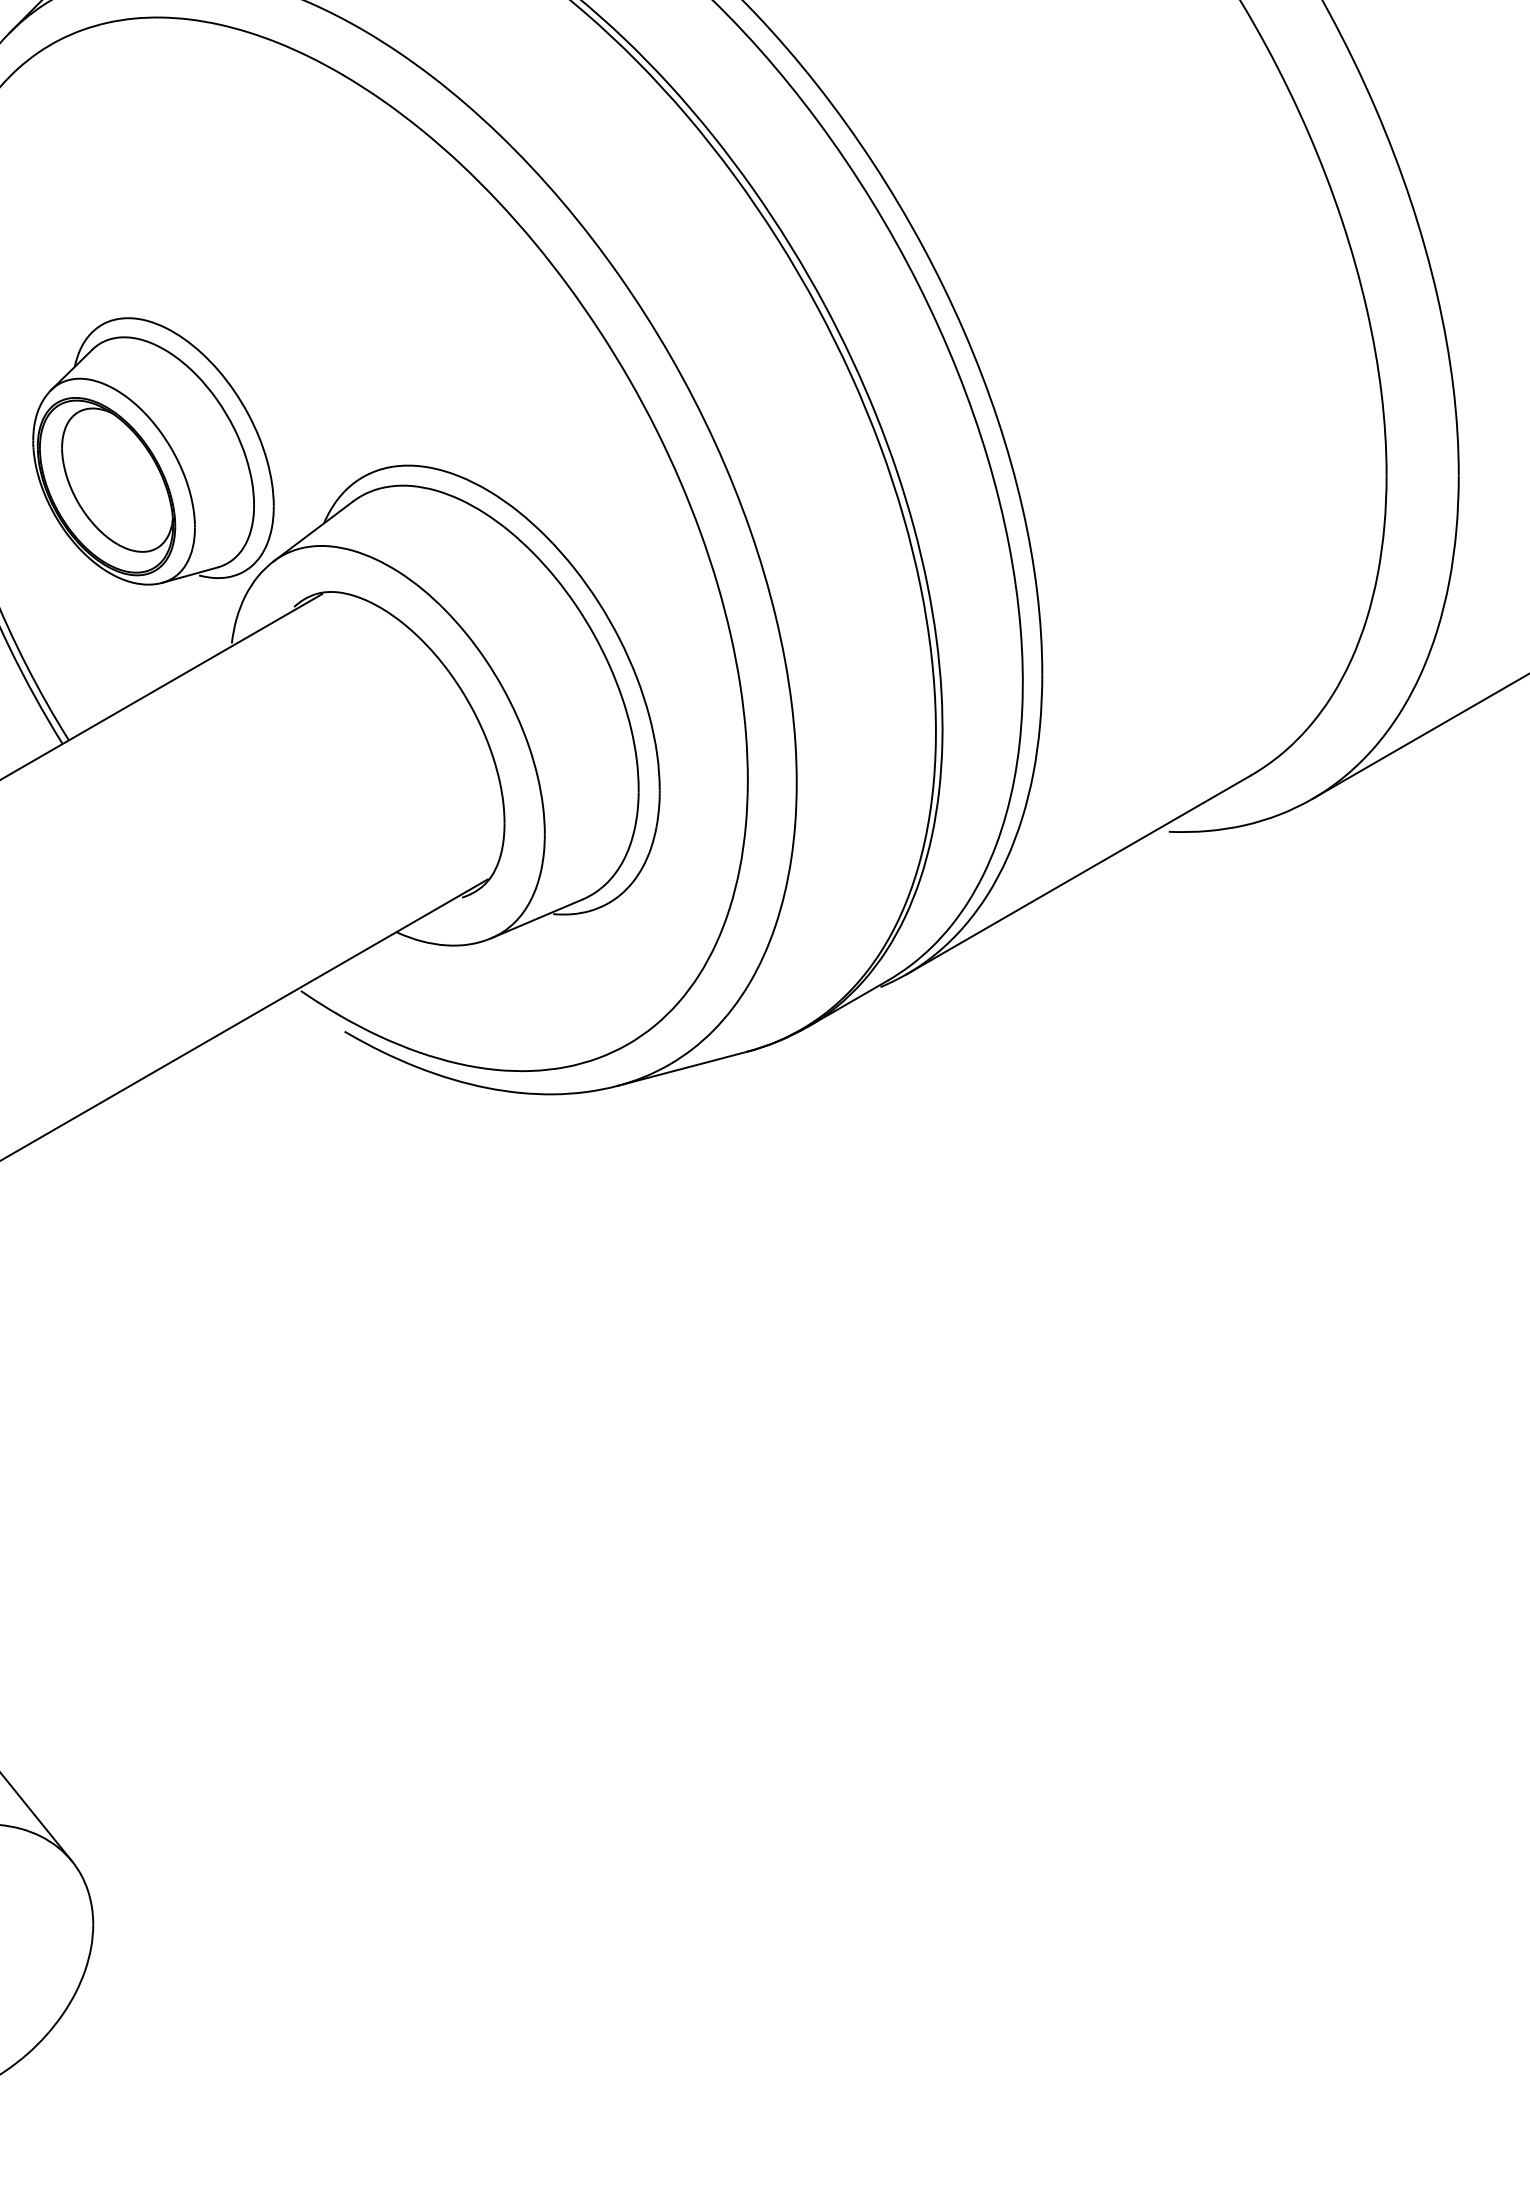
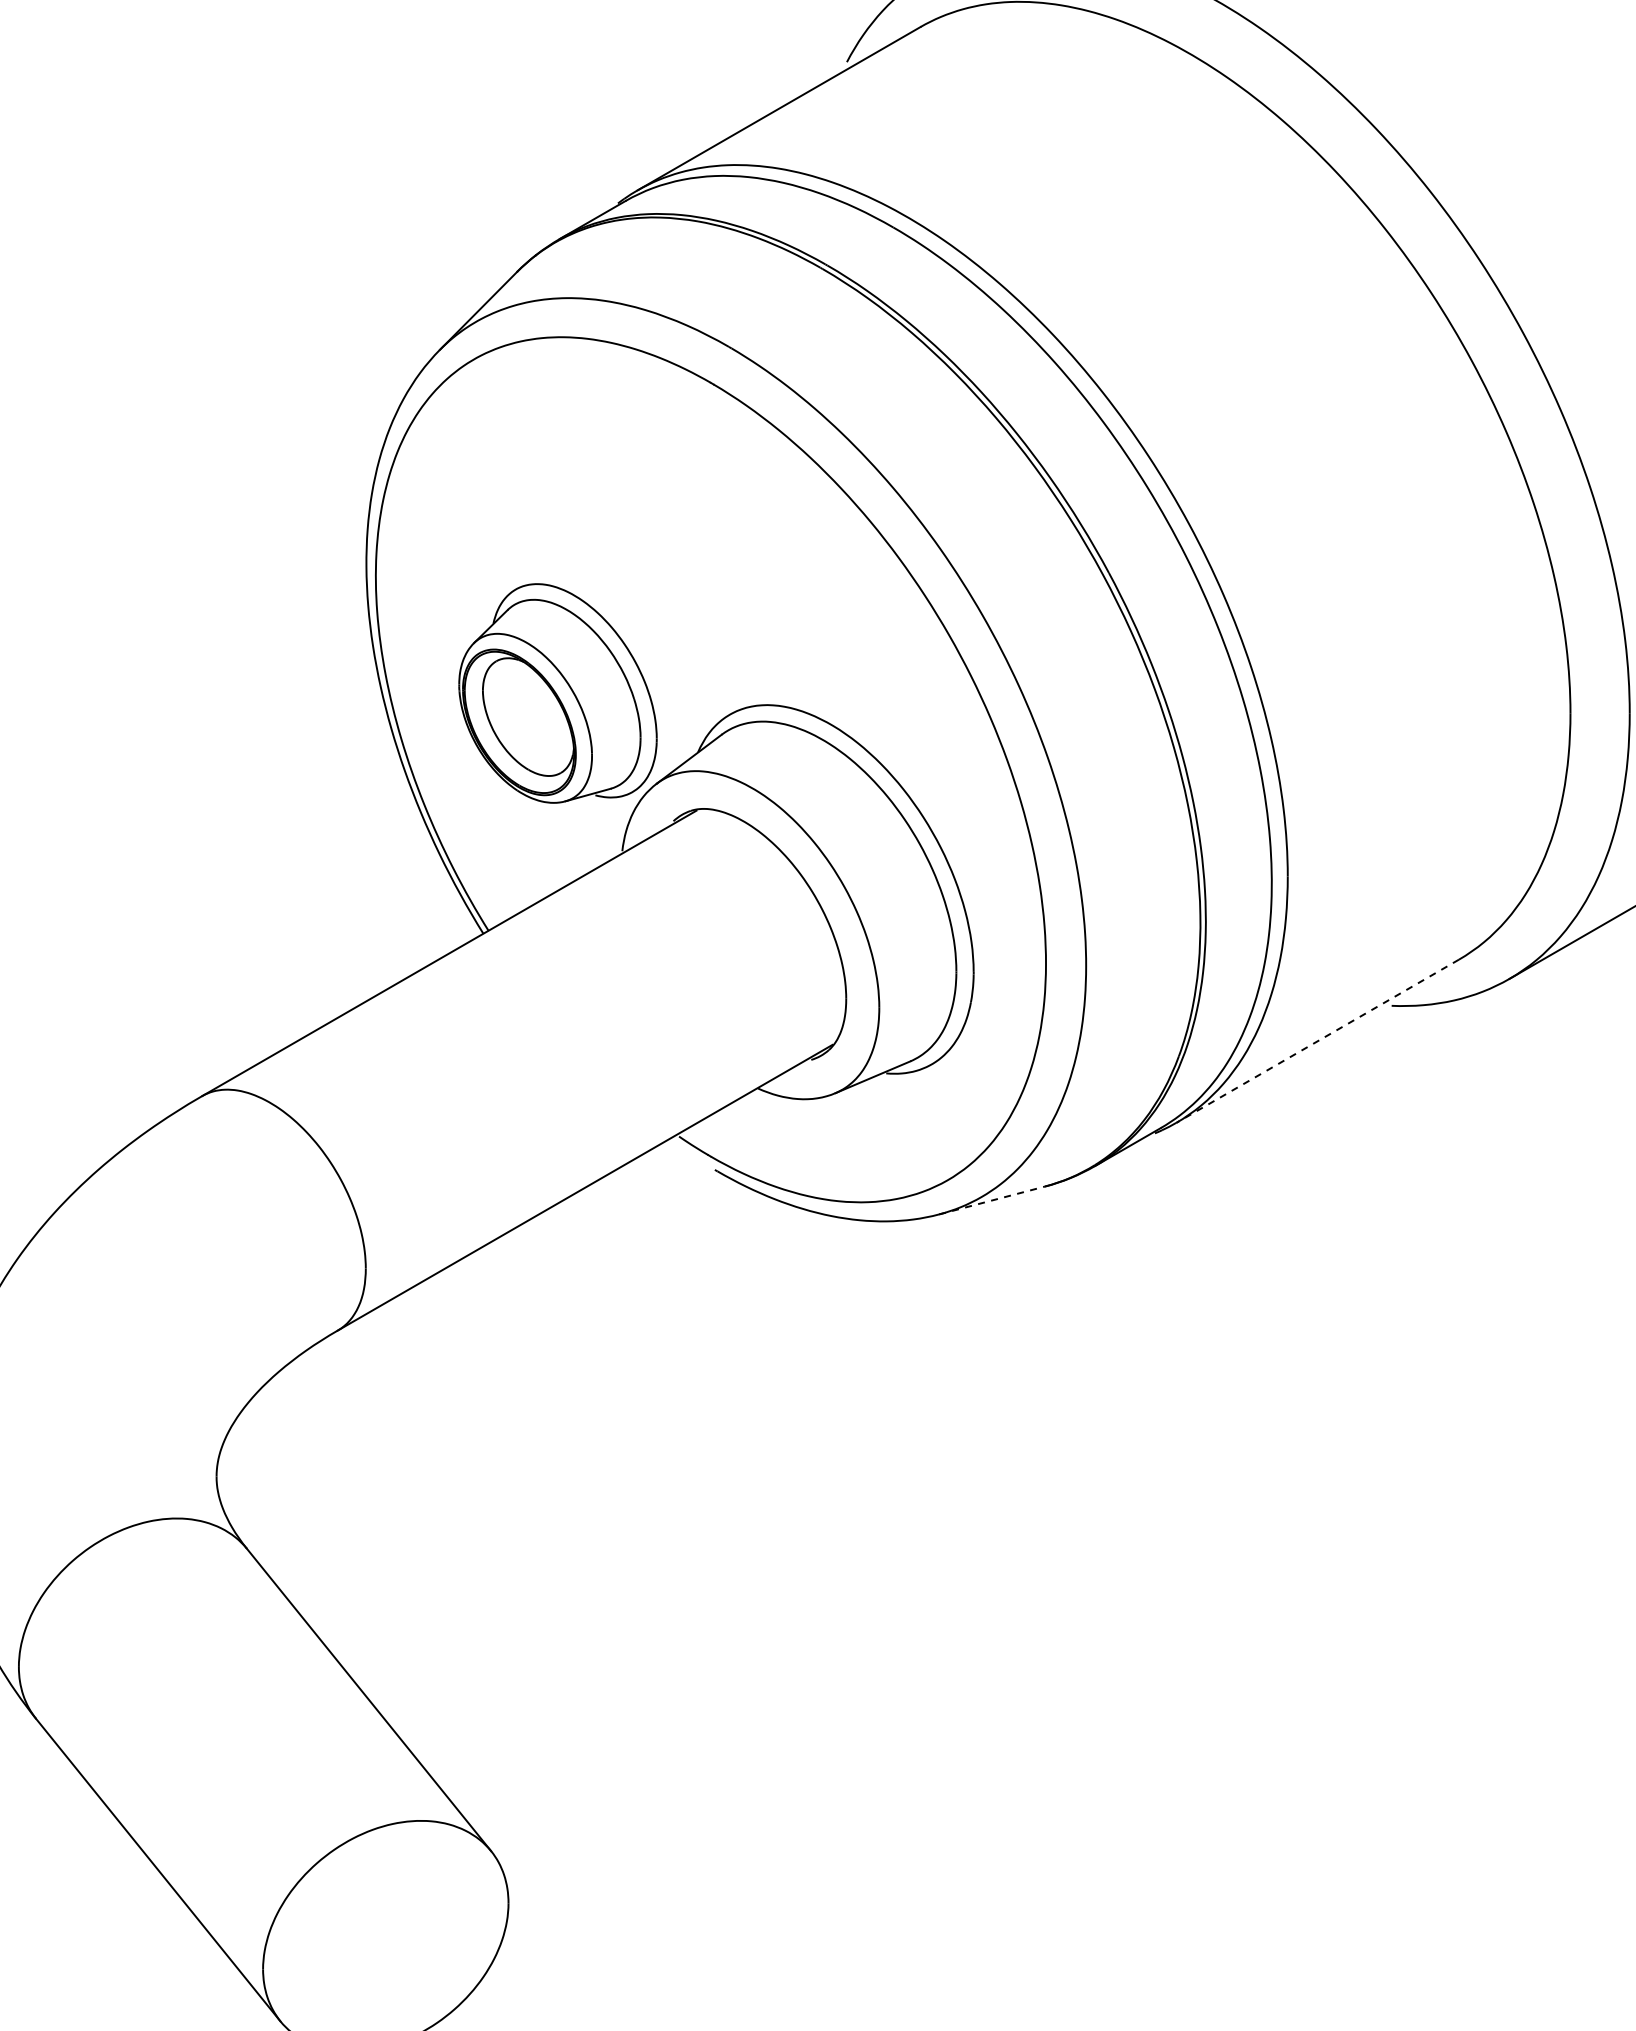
line: (1078, 875) -> (1317, 1041), solid -> dashed
line: (682, 1068) -> (992, 1200), solid -> dashed

